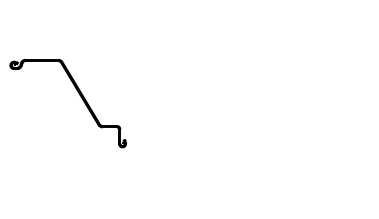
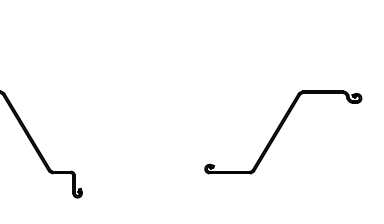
part: (292, 93) -> (283, 132), added

